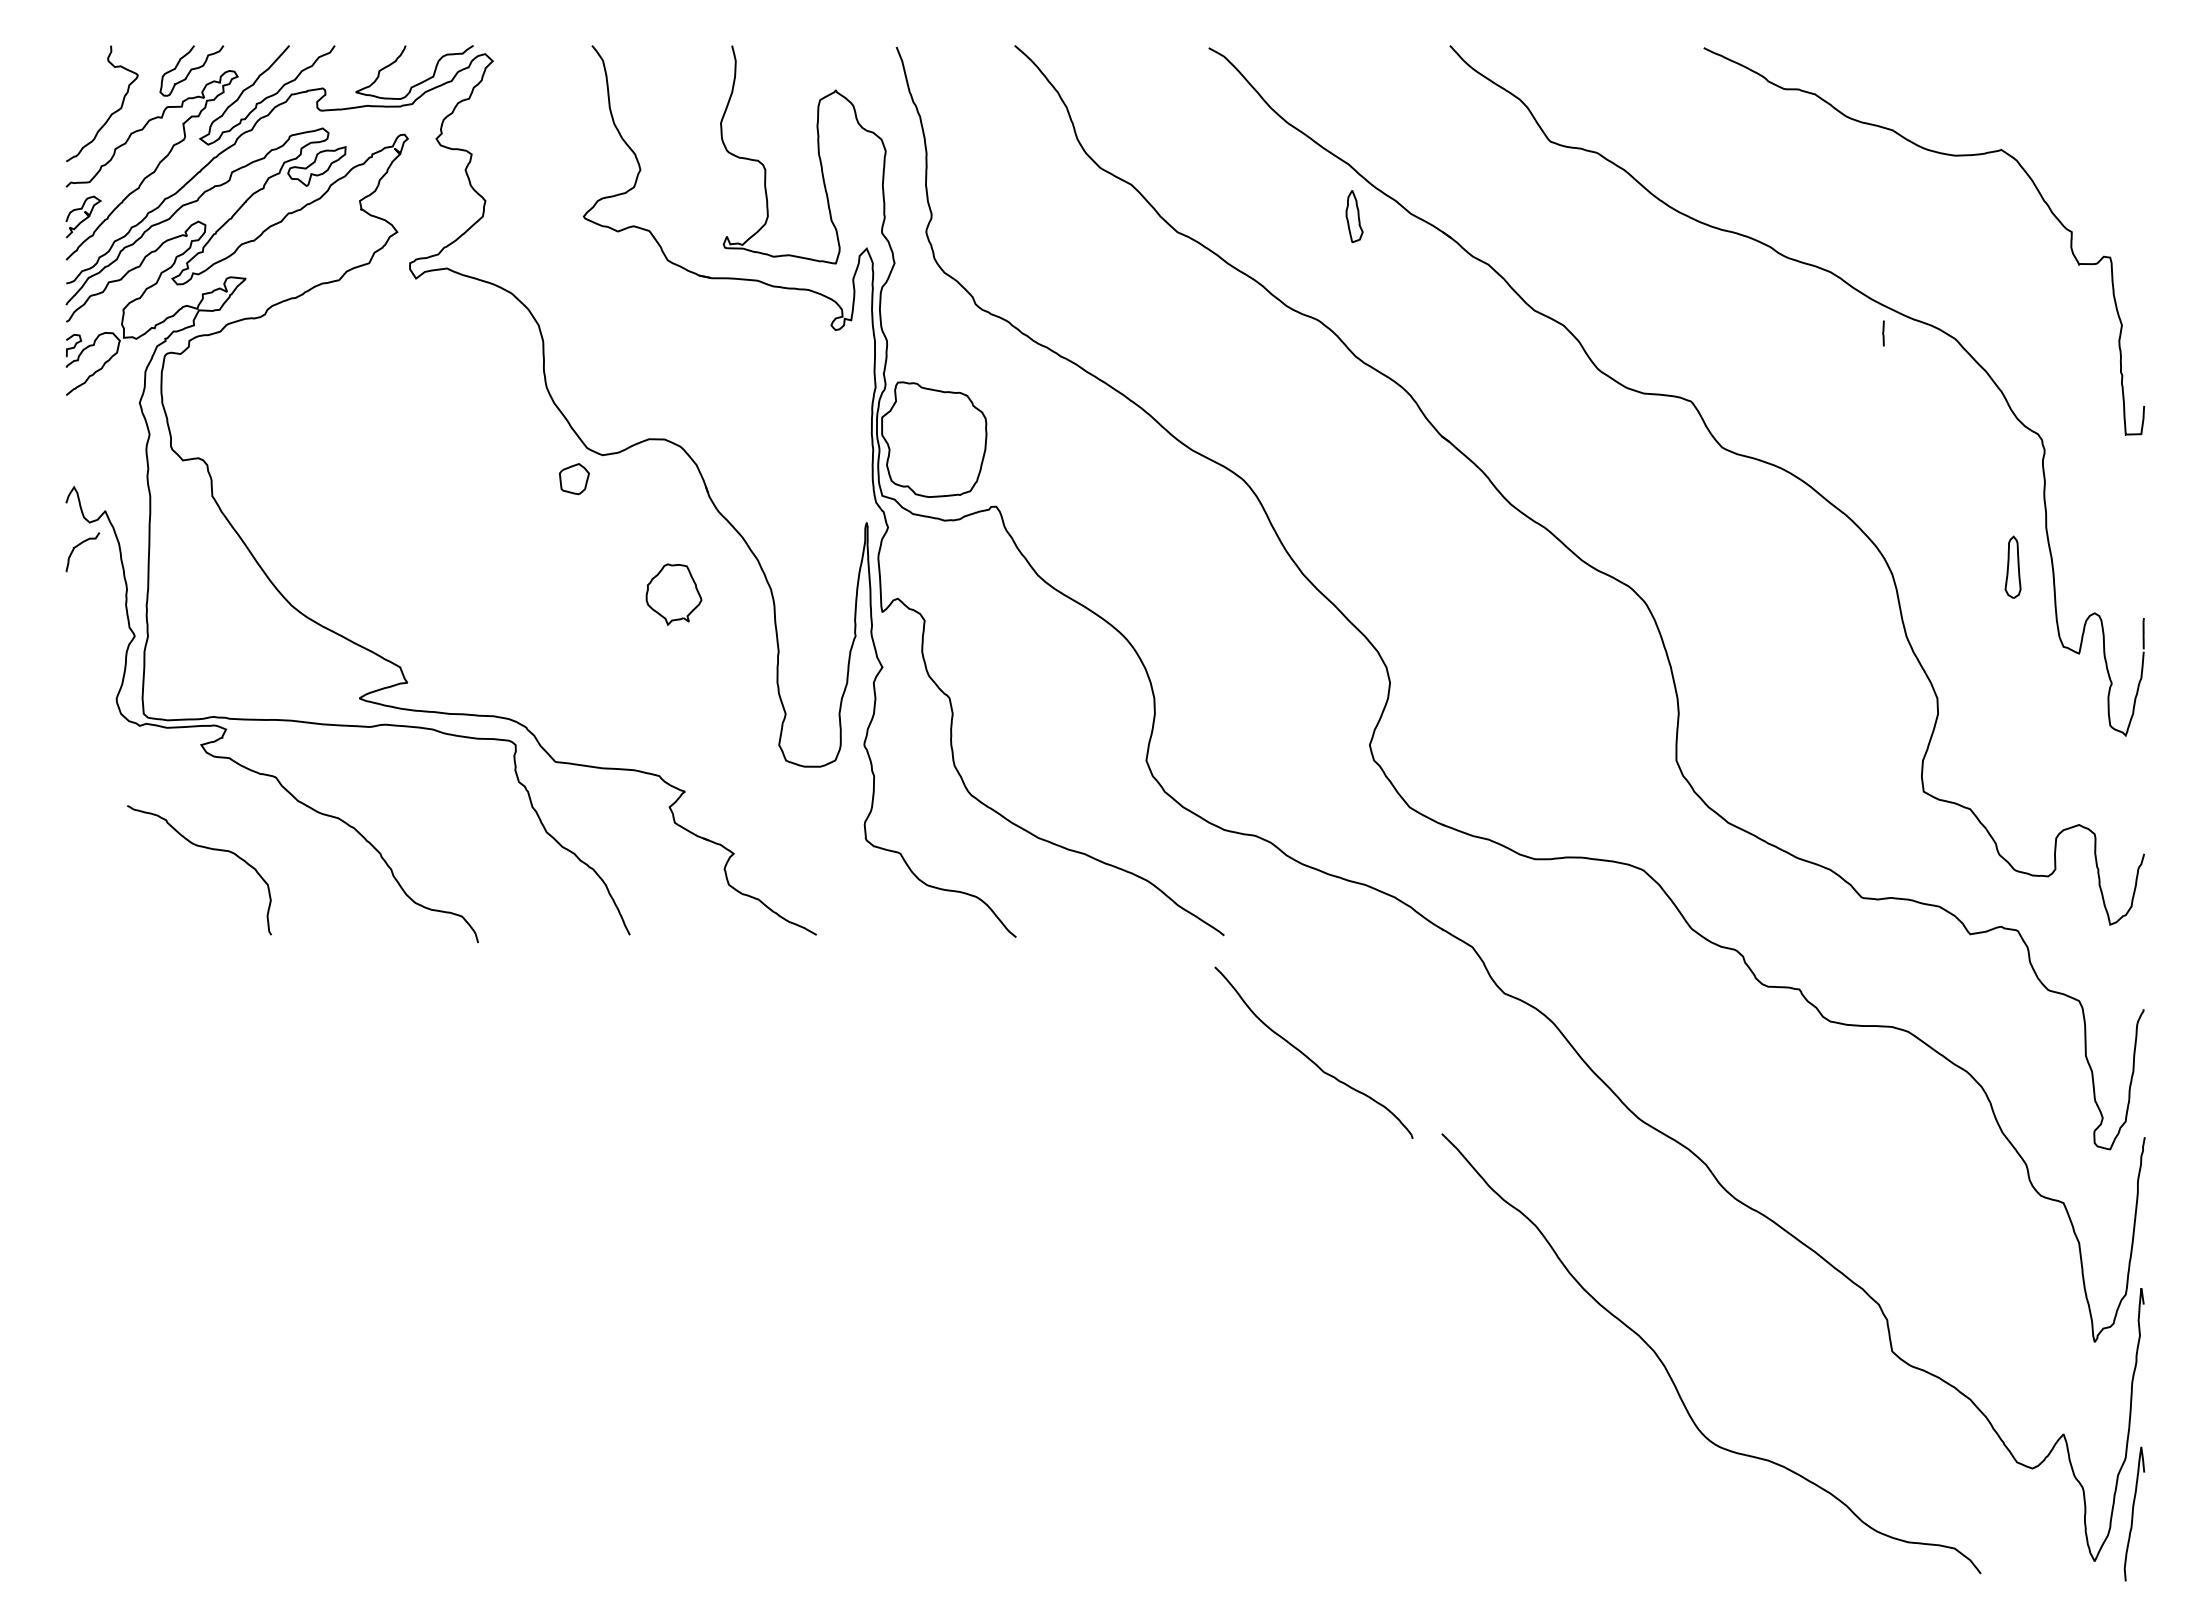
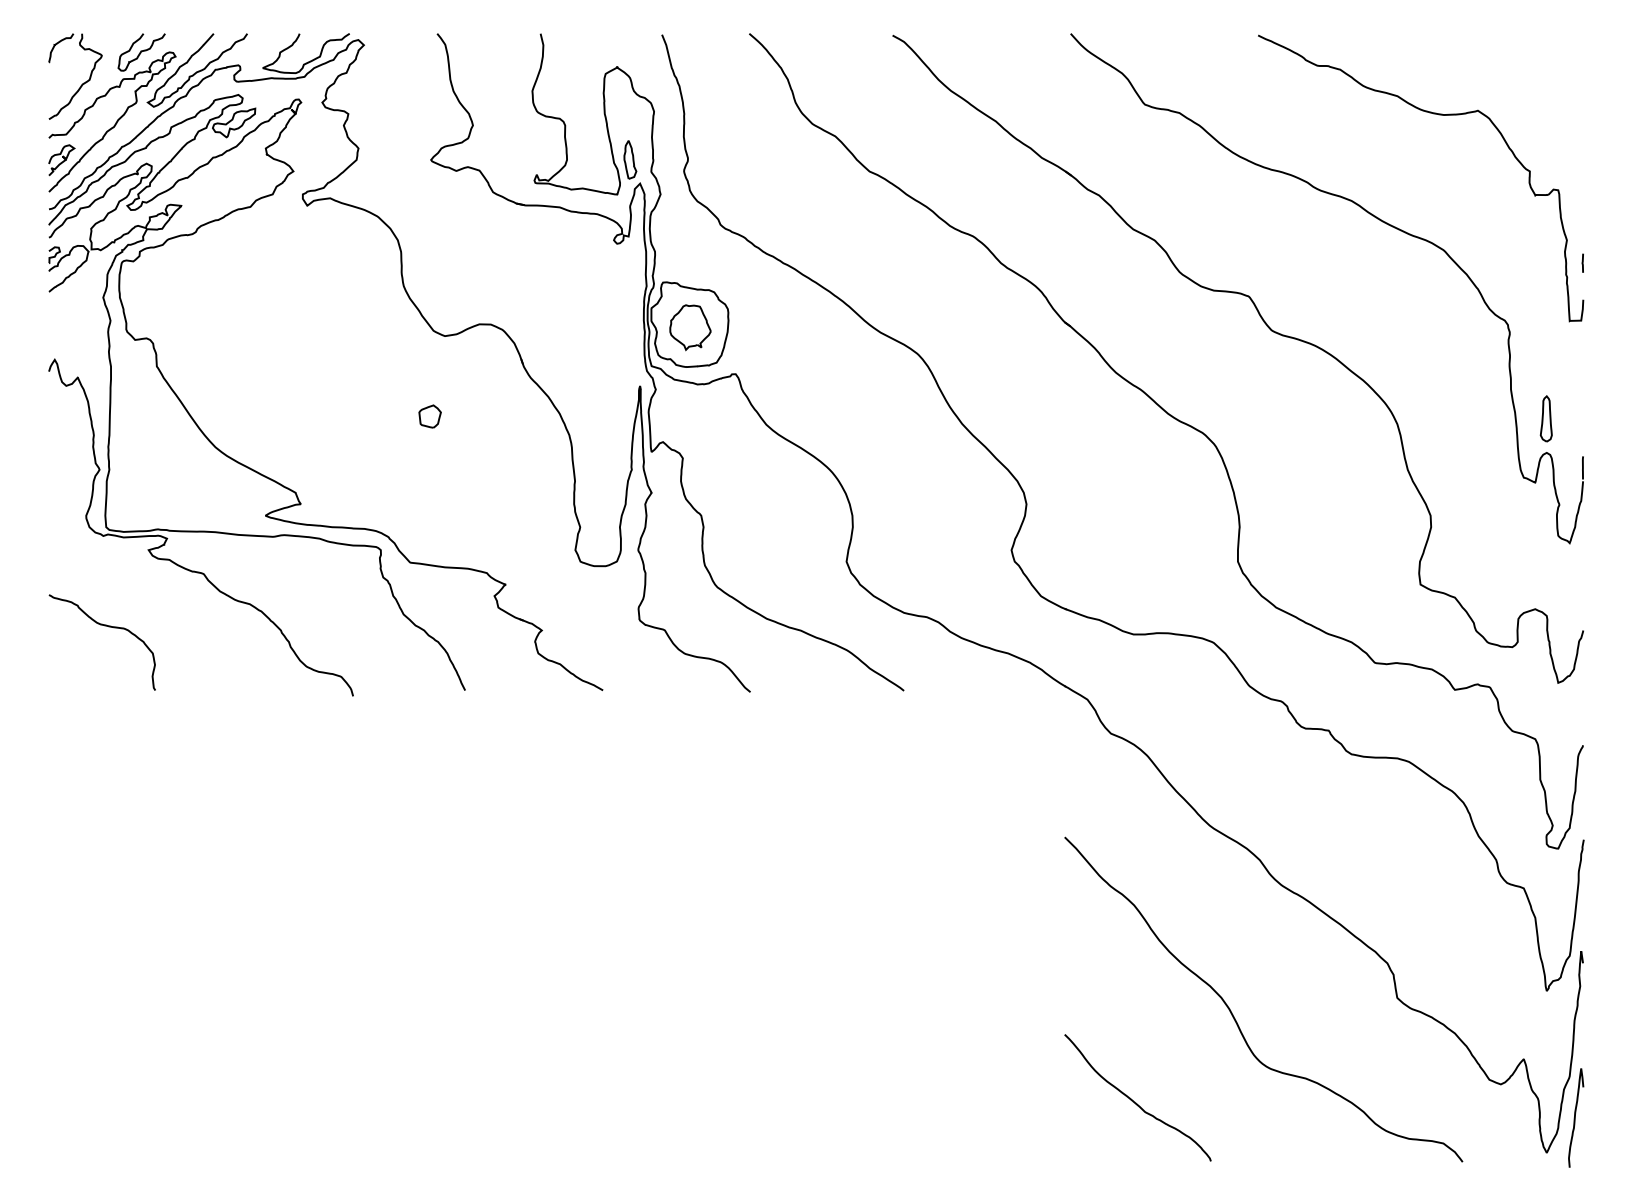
part: (1354, 216) -> (630, 159), moved
line: (1883, 333) -> (1582, 263), moved
part: (574, 479) -> (430, 416), moved
curve: (78, 546) -> (58, 43), moved
part: (2012, 566) -> (1545, 418), moved
part: (673, 594) -> (690, 327), moved
curve: (204, 848) -> (106, 626), moved
curve: (1308, 1056) -> (1133, 1100), moved

